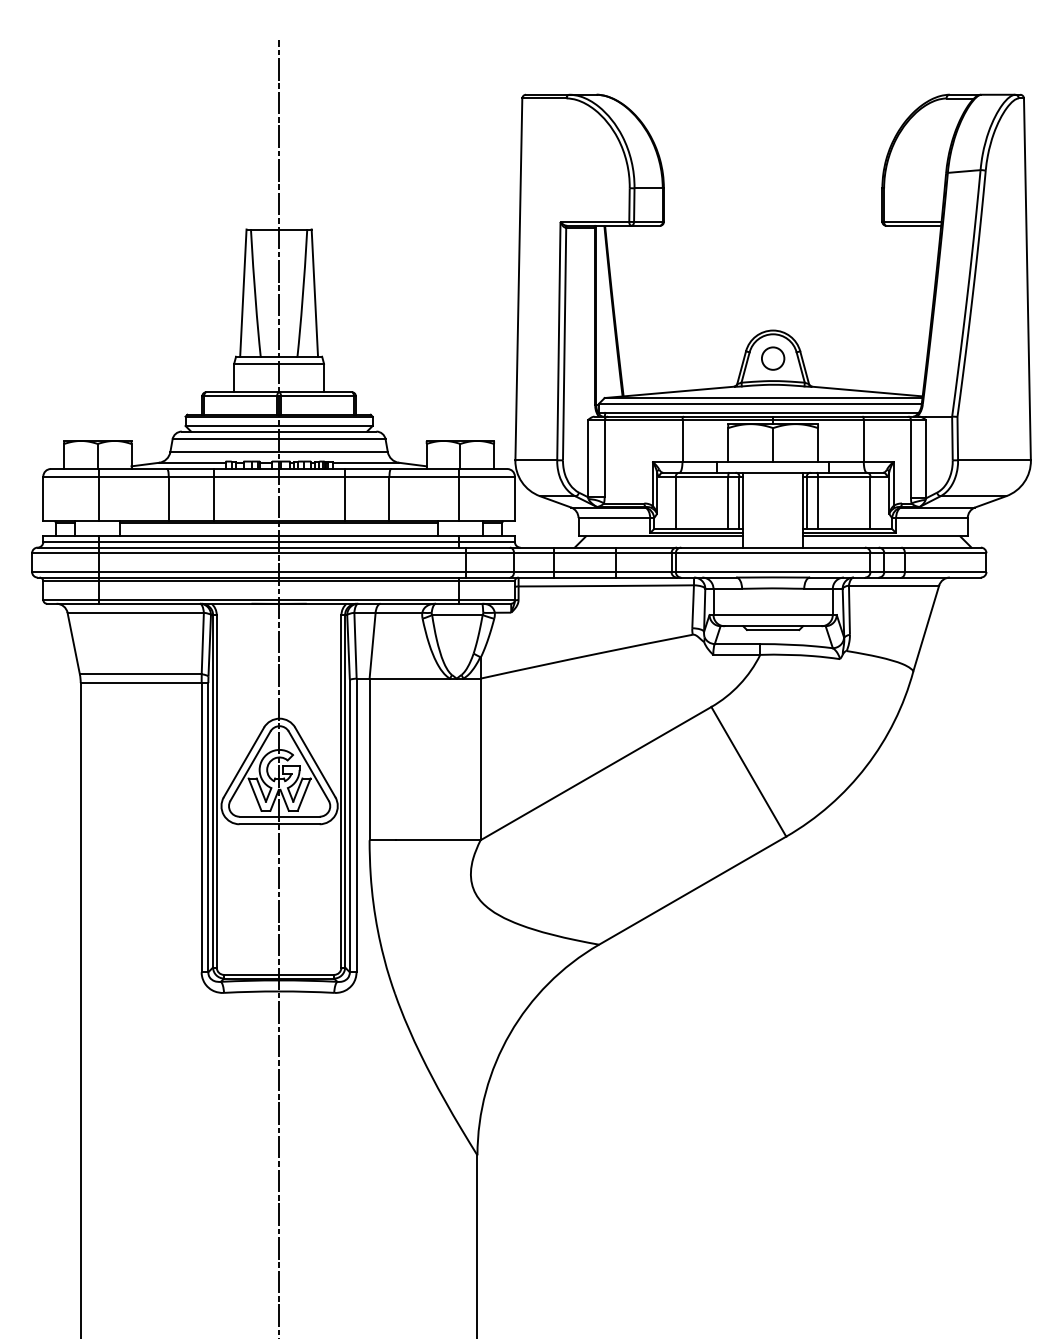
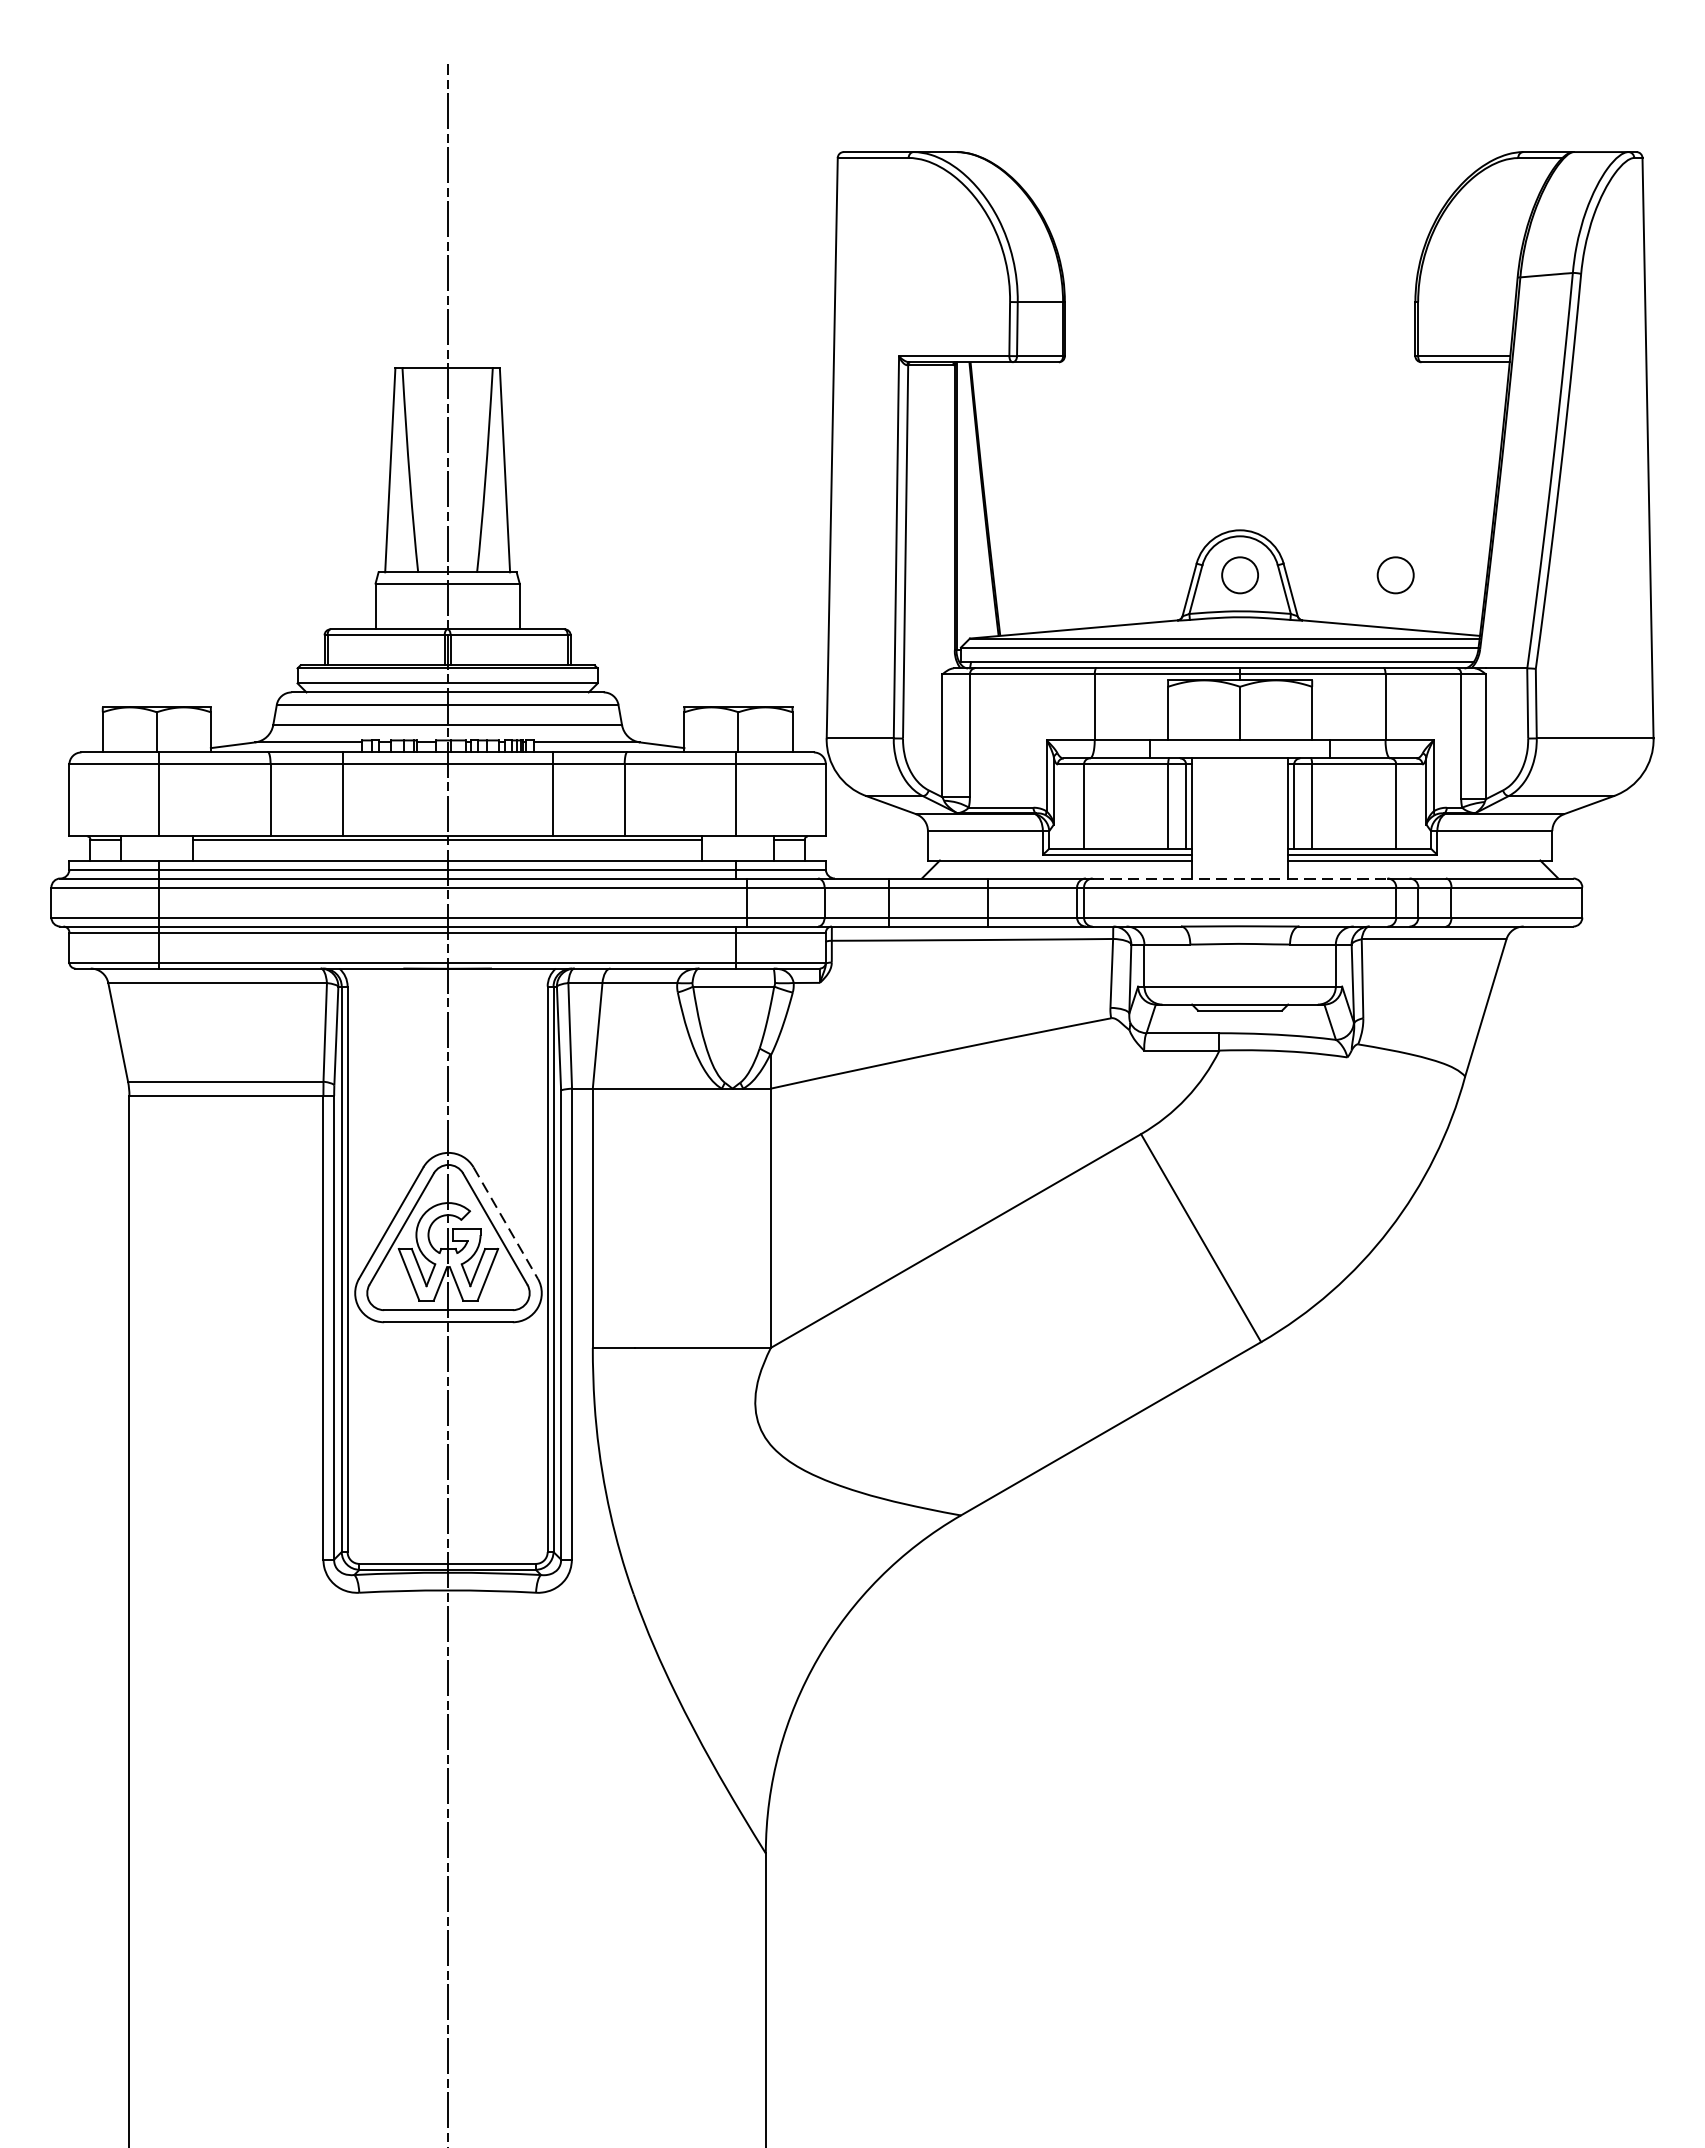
circle: (870, 358) -> (1396, 575), added
line: (773, 547) -> (1240, 878), solid -> dashed
line: (315, 762) -> (506, 1223), solid -> dashed

